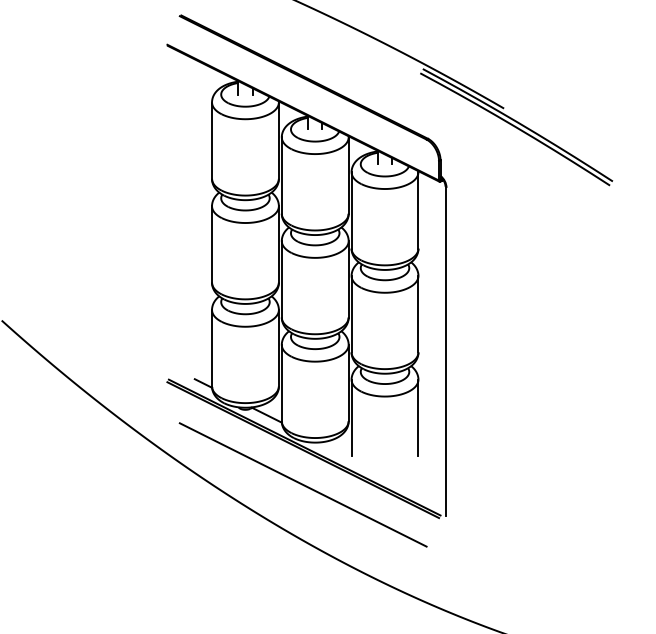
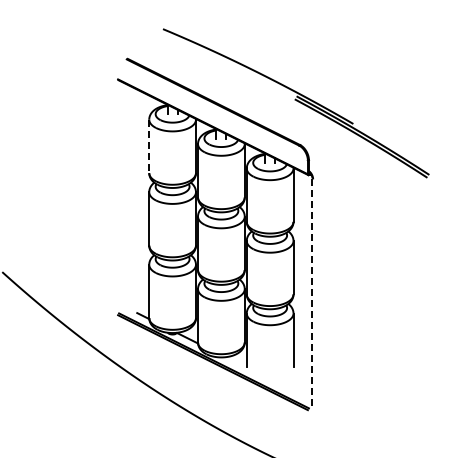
line: (212, 140) -> (149, 146), solid -> dashed
line: (445, 352) -> (312, 294), solid -> dashed
line: (302, 484) -> (212, 386), removed

